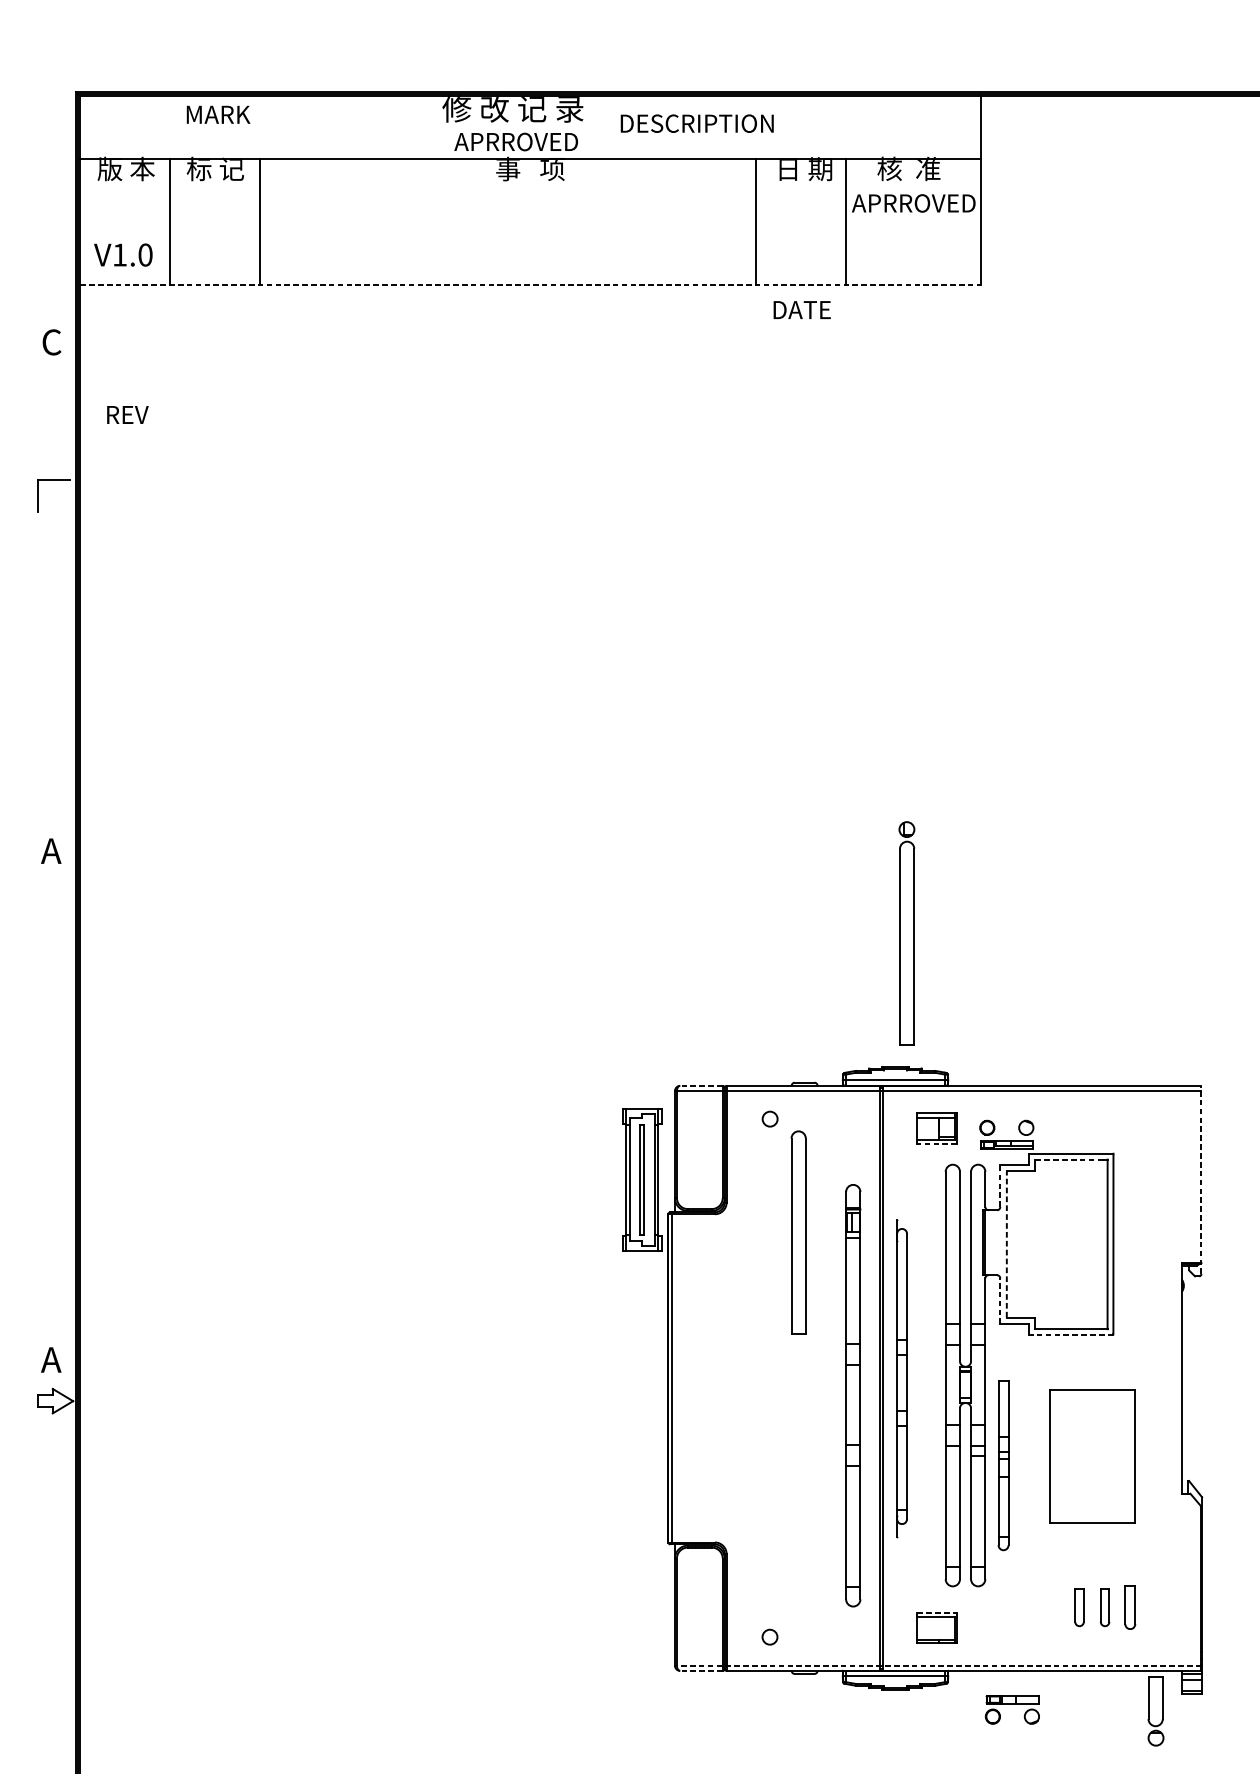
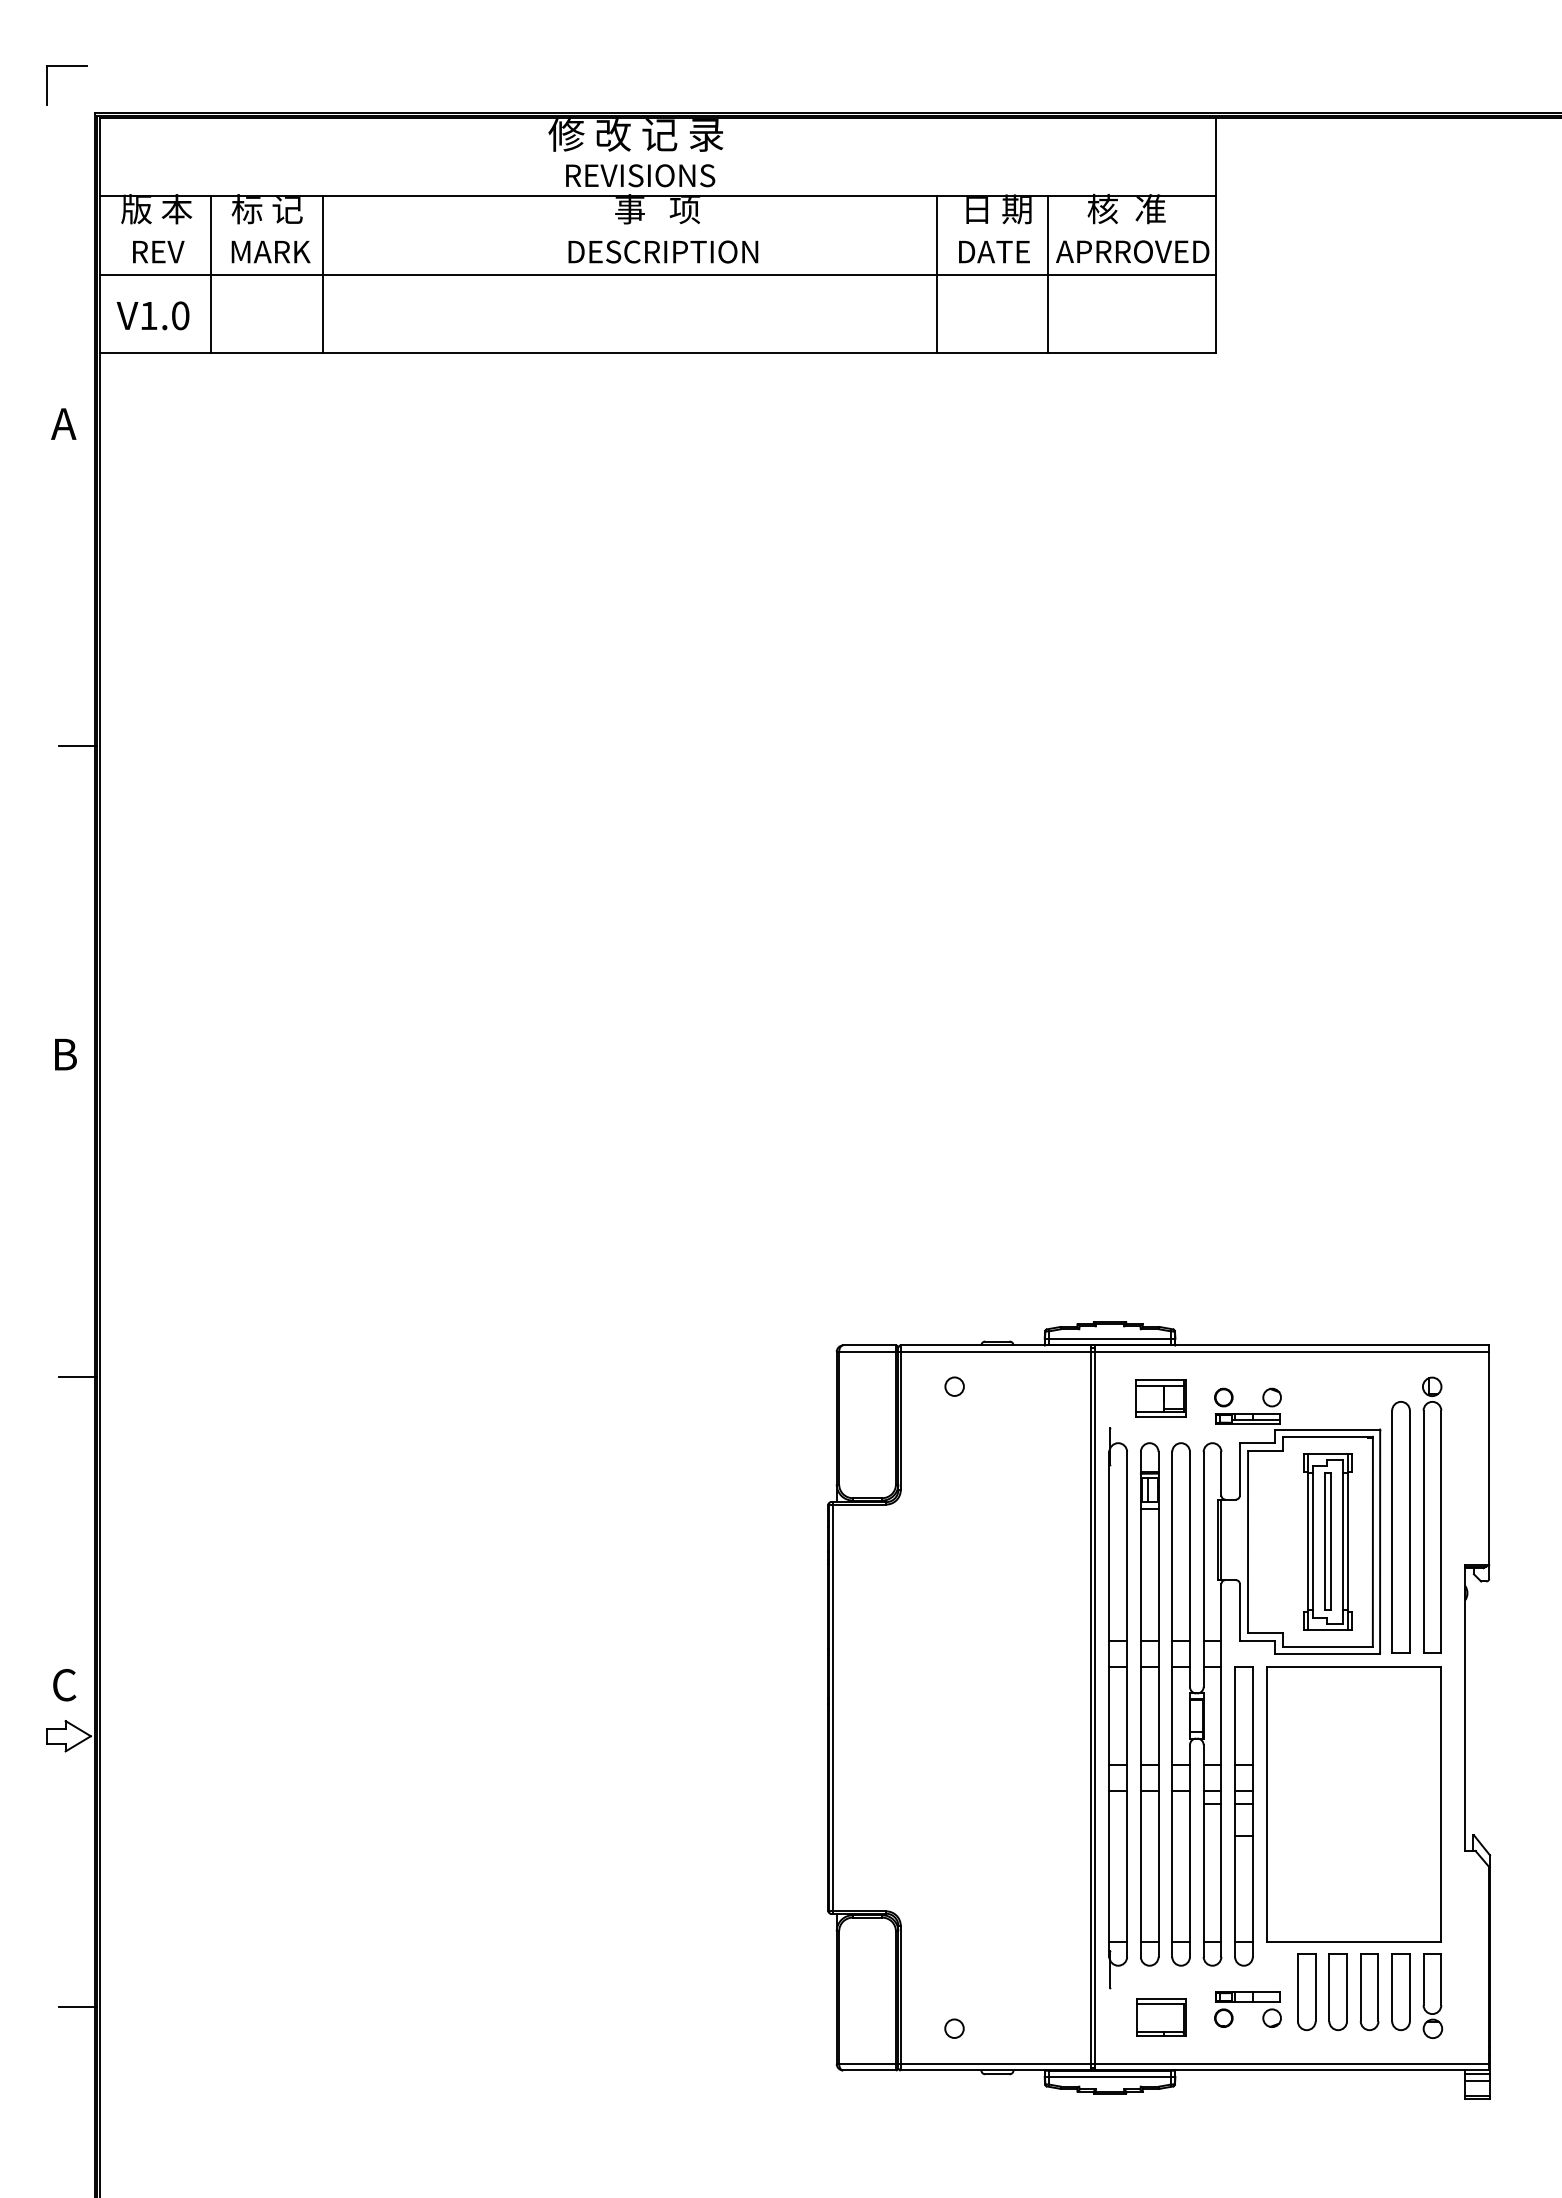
text: (218, 115) -> (270, 252), moved
text: (697, 123) -> (663, 251), moved
text: (515, 141) -> (639, 175), APRROVED -> REVISIONS
line: (530, 221) -> (657, 274), added
line: (531, 284) -> (658, 352), dashed -> solid
text: (802, 310) -> (994, 252), moved
text: (51, 341) -> (63, 423), C -> A
text: (127, 415) -> (158, 252), moved
part: (53, 480) -> (66, 66), moved
line: (63, 602) -> (78, 746), added
text: (51, 851) -> (63, 1054), A -> B
part: (907, 932) -> (1432, 1514), moved
line: (701, 1085) -> (869, 1345), dashed -> solid
line: (63, 1110) -> (78, 1376), added
line: (937, 1143) -> (1161, 1417), dashed -> solid
line: (1071, 1159) -> (1328, 1436), dashed -> solid
part: (641, 1179) -> (1327, 1541), moved
line: (1201, 1180) -> (1489, 1462), dashed -> solid
line: (1000, 1185) -> (1240, 1468), dashed -> solid
part: (798, 1232) -> (1400, 1527), moved
line: (1007, 1244) -> (1248, 1541), dashed -> solid
line: (999, 1300) -> (1239, 1611), dashed -> solid
line: (1070, 1335) -> (1327, 1654), dashed -> solid
text: (51, 1360) -> (63, 1685), A -> C
part: (901, 1378) -> (1117, 1708), size x1.43
part: (853, 1395) -> (1149, 1704), moved
part: (1091, 1456) -> (1353, 1804), size x1.67
part: (1003, 1465) -> (1243, 1816), size x1.43
part: (1054, 1607) -> (1306, 1992), added
part: (1079, 1607) -> (1337, 1992), size x1.67
part: (1104, 1607) -> (1369, 1992), size x1.67
part: (1129, 1607) -> (1400, 1991), size x1.43
line: (937, 1612) -> (1161, 1998), dashed -> solid
line: (63, 1620) -> (78, 2007), added
line: (937, 1666) -> (1162, 2064), dashed -> solid
line: (701, 1670) -> (869, 2070), dashed -> solid
part: (1012, 1703) -> (1247, 2002), moved
part: (1155, 1711) -> (1432, 1995), moved

